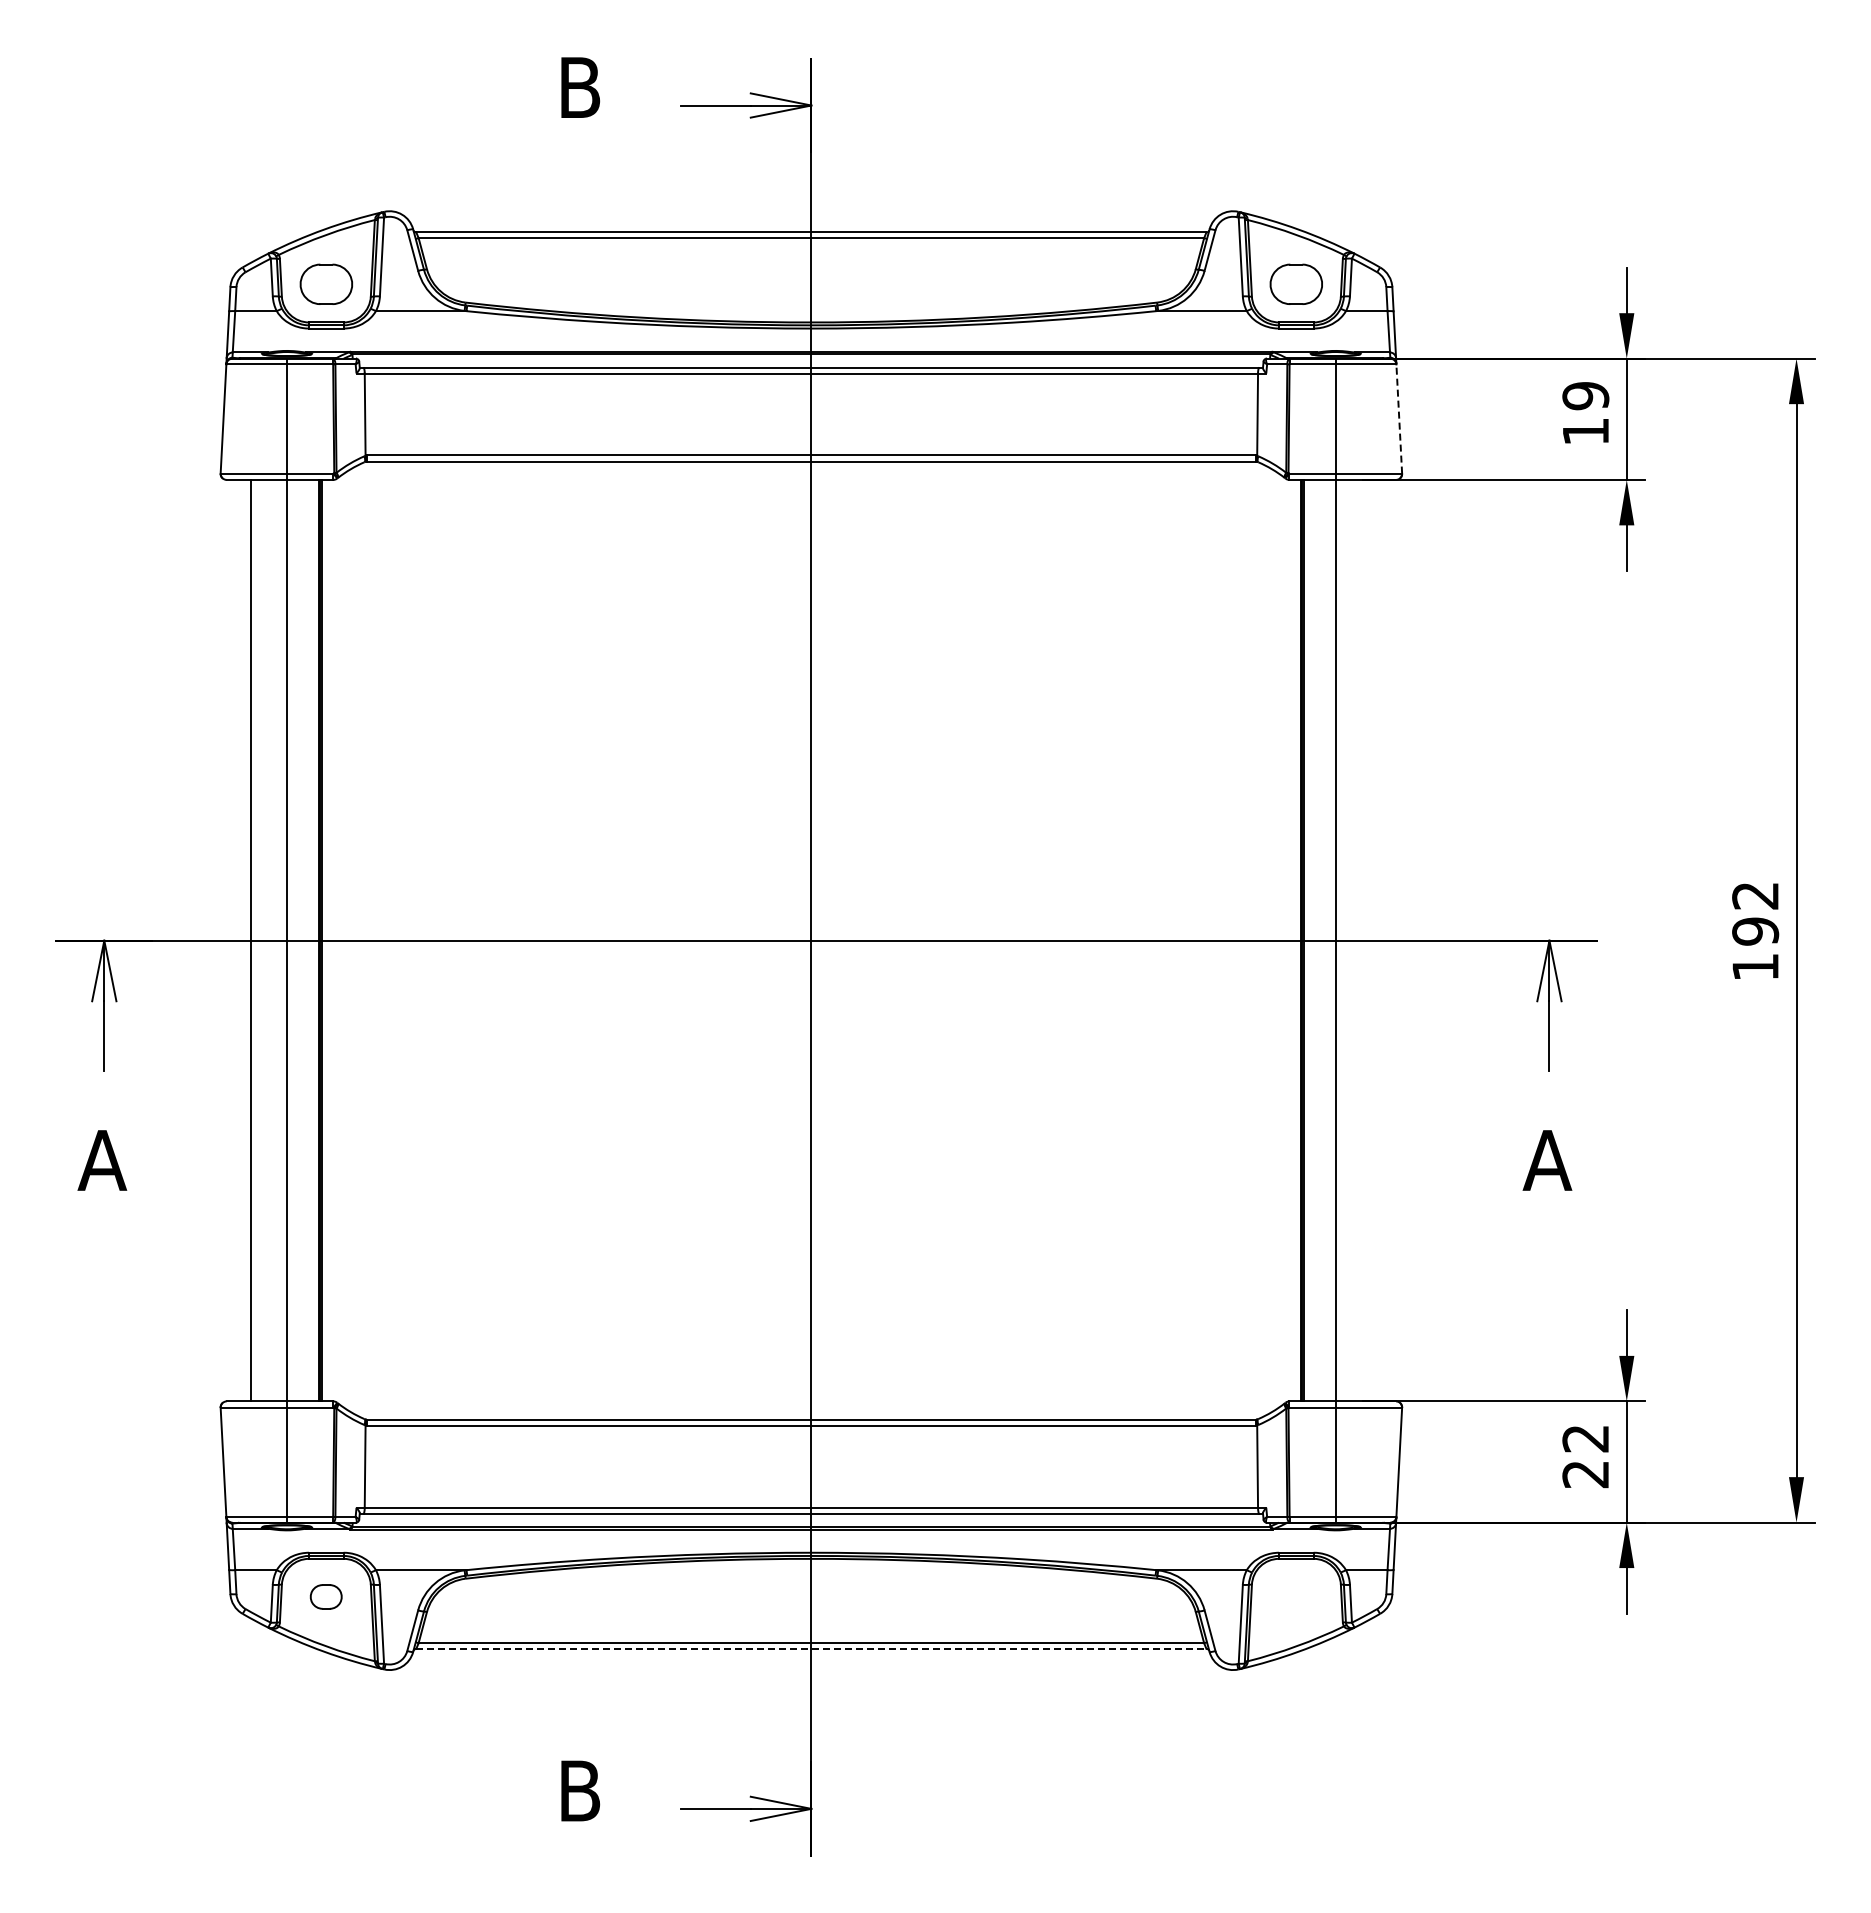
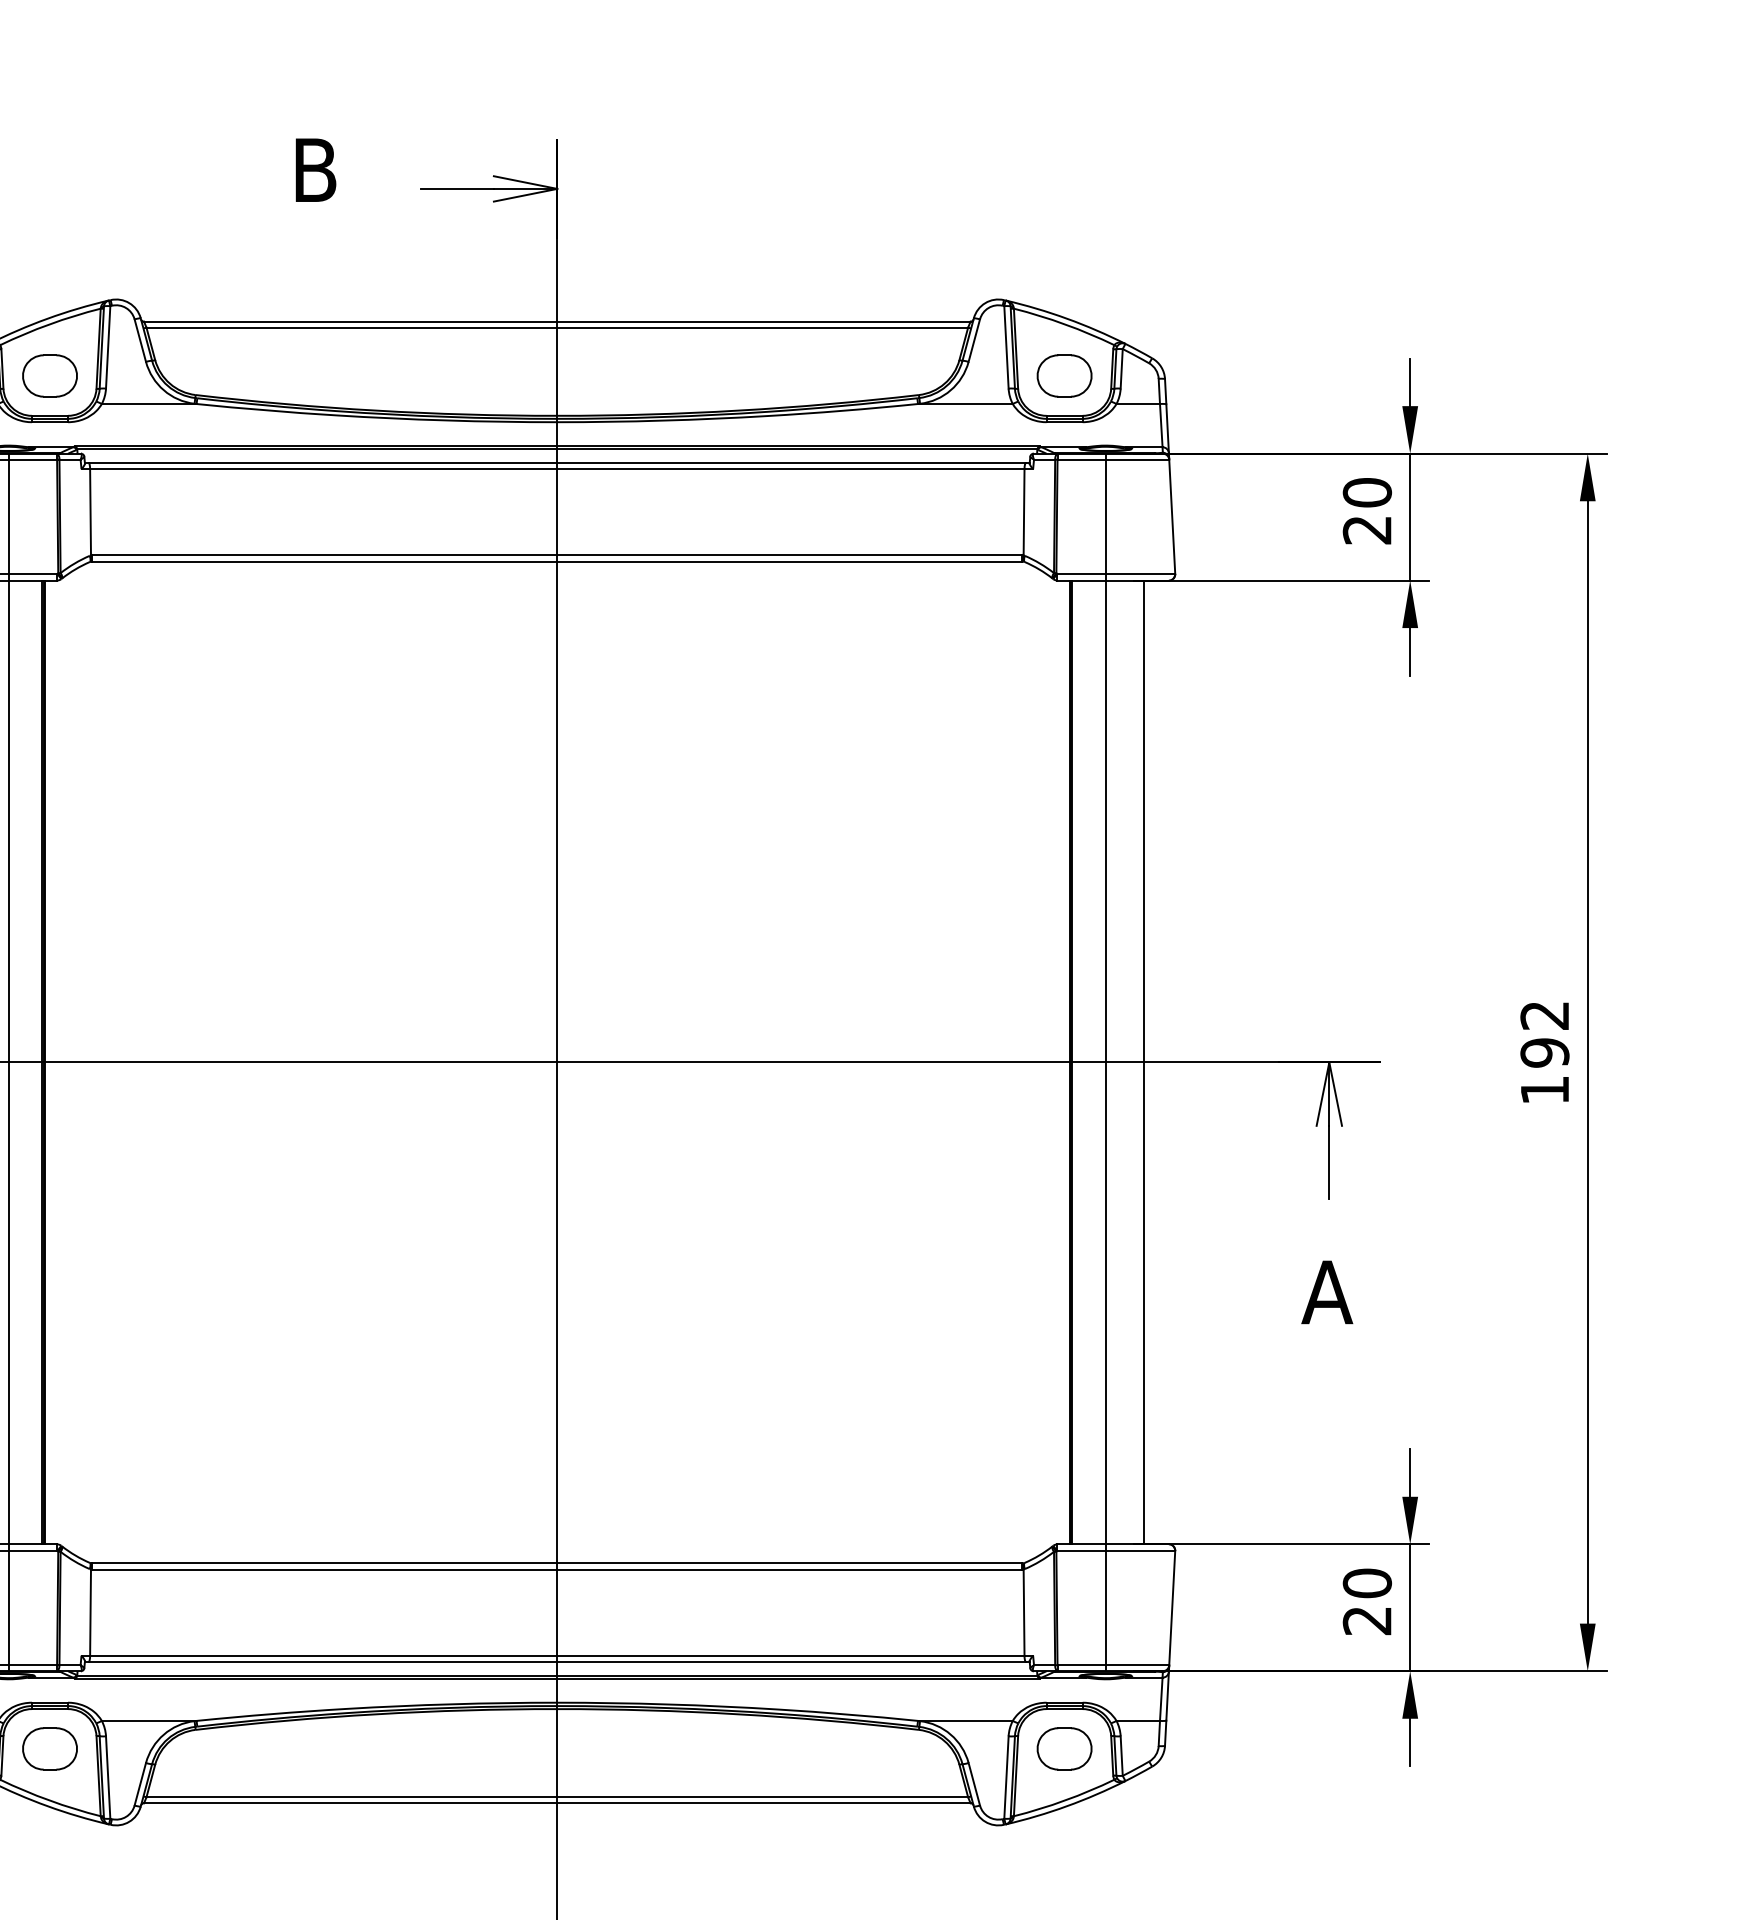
text: (1585, 413) -> (1367, 511), 19 -> 20
line: (1399, 419) -> (1172, 517), dashed -> solid
line: (1372, 940) -> (1144, 1062), added
text: (1585, 1438) -> (1367, 1583), 22 -> 20
part: (325, 1596) -> (49, 1748), size x1.67
part: (1295, 1596) -> (1063, 1748), added
line: (811, 1648) -> (557, 1802), dashed -> solid

